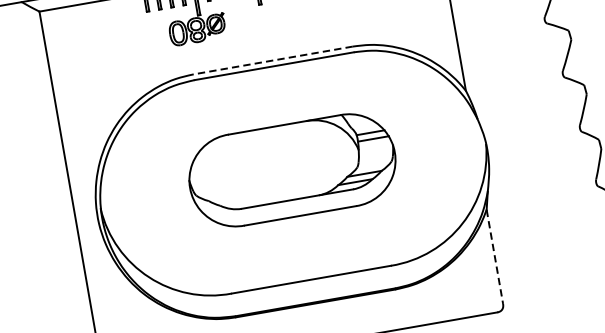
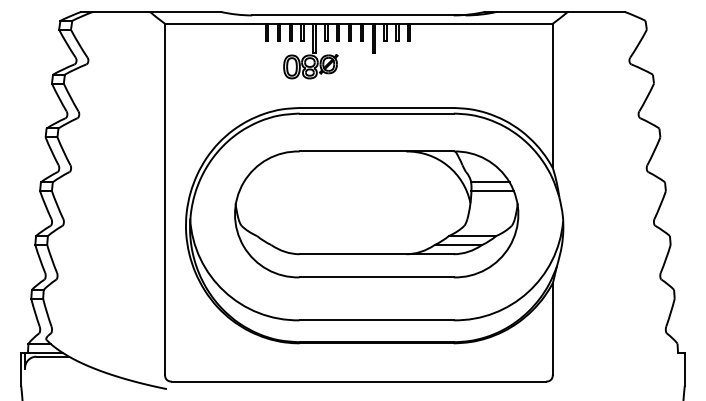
line: (273, 61) -> (376, 108), dashed -> solid
part: (292, 170) -> (376, 214), size x1.43
line: (494, 256) -> (552, 328), dashed -> solid

